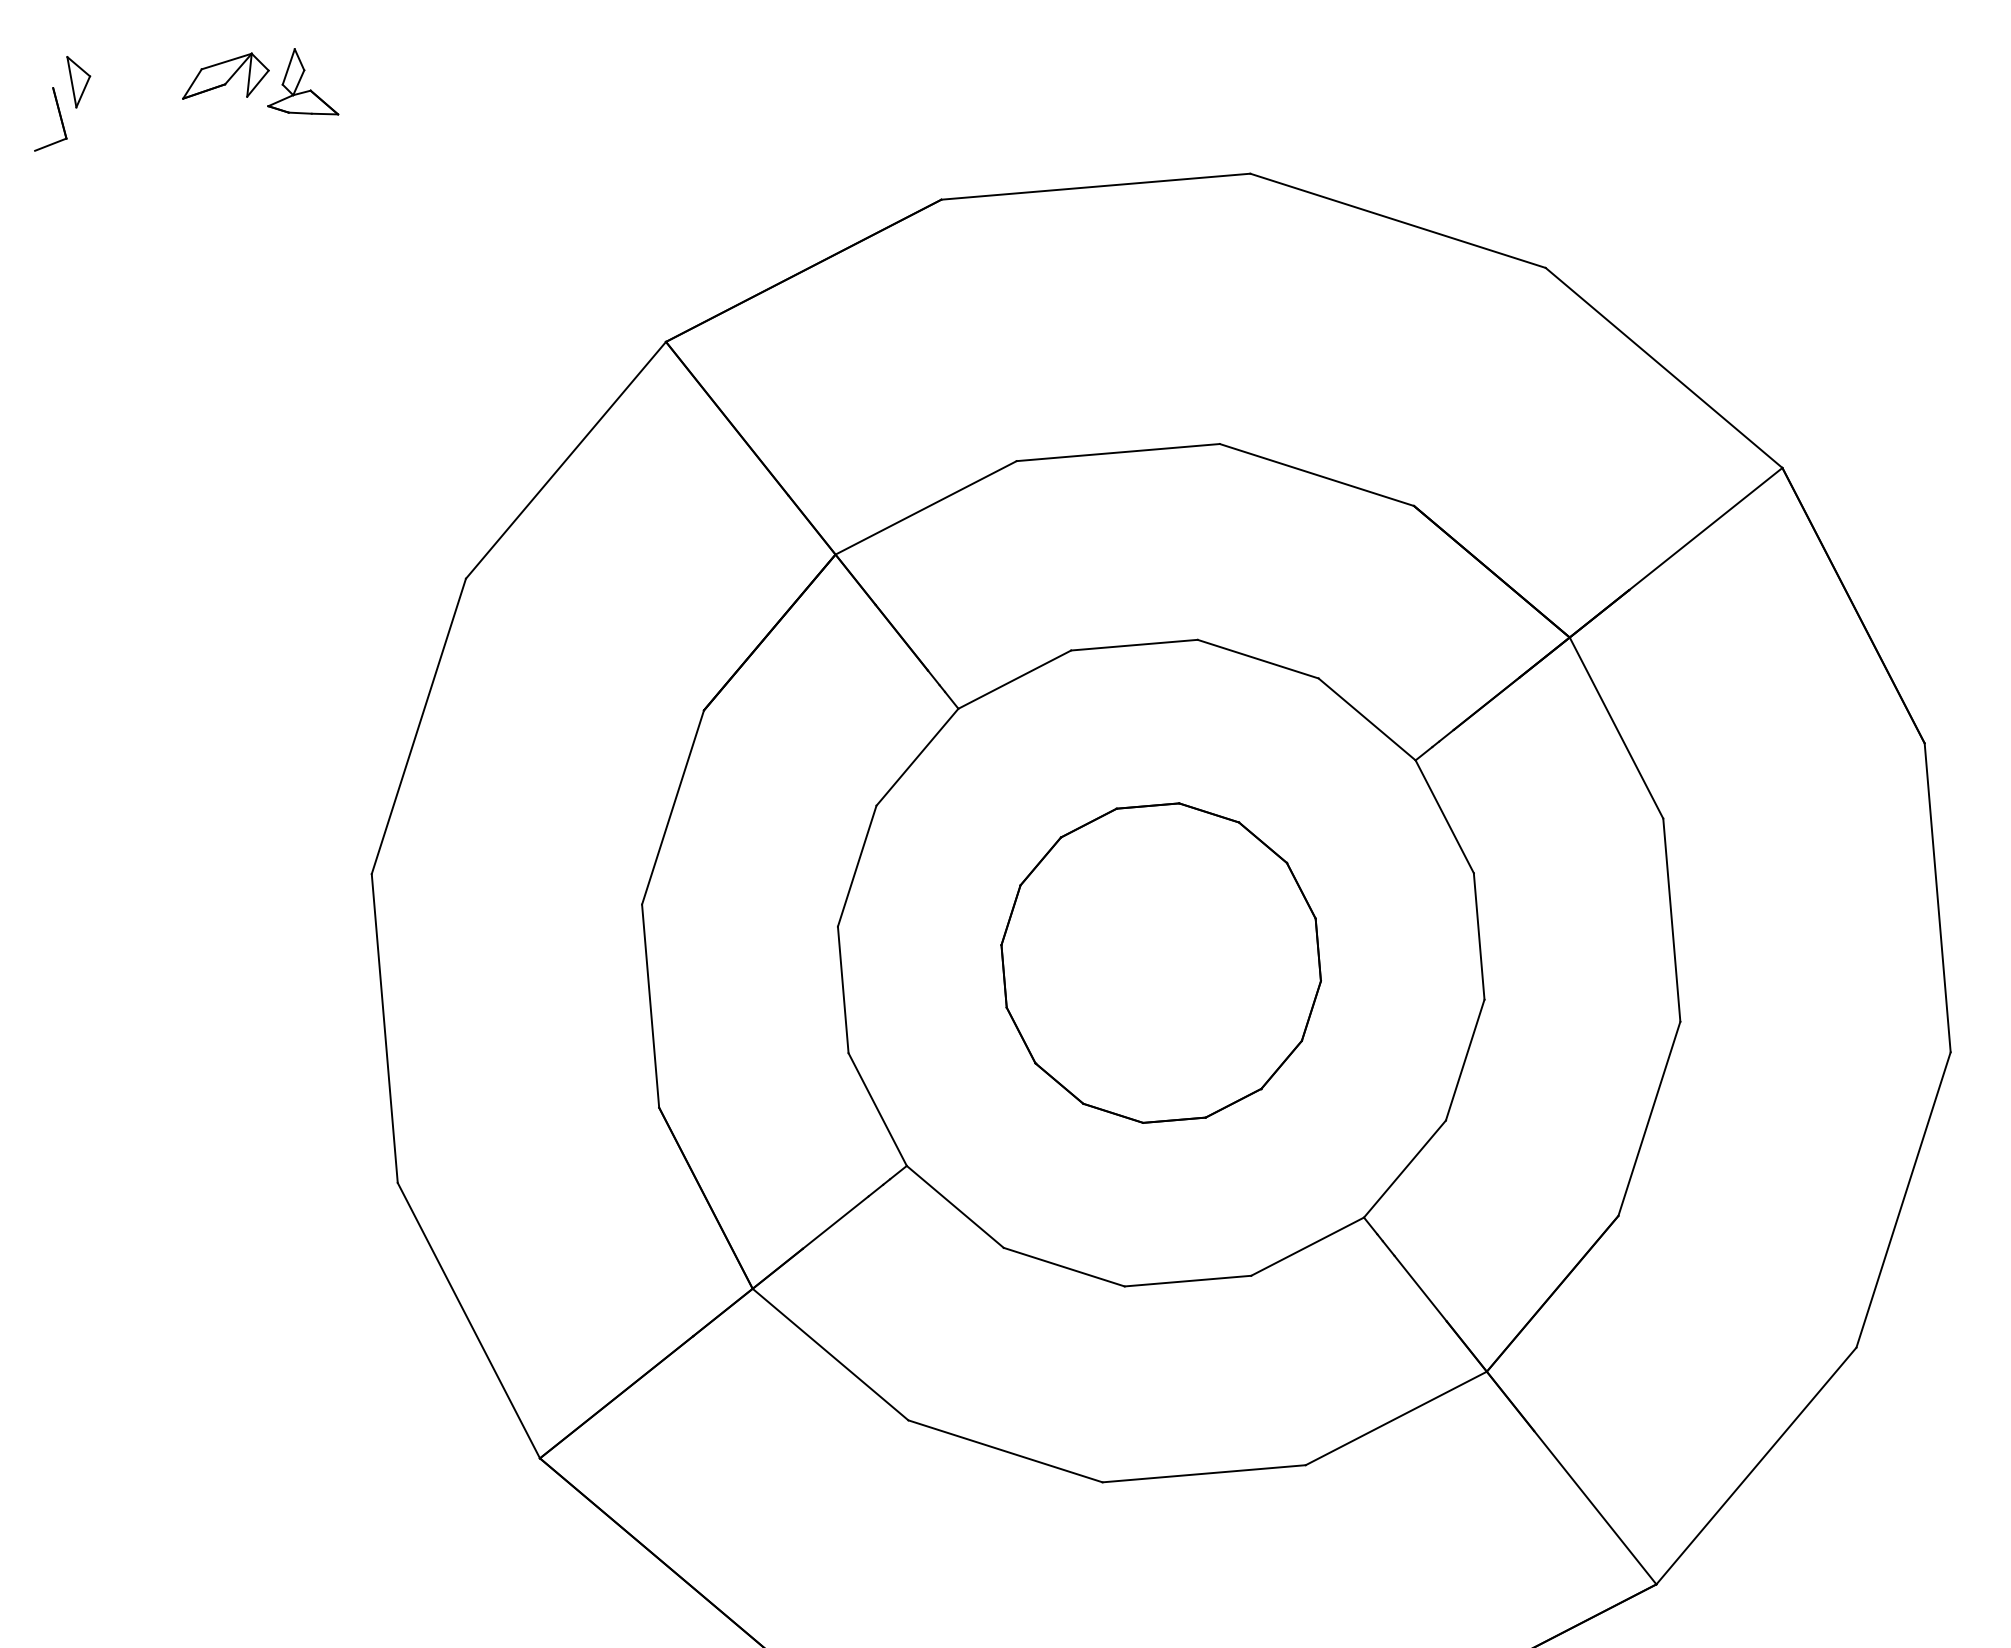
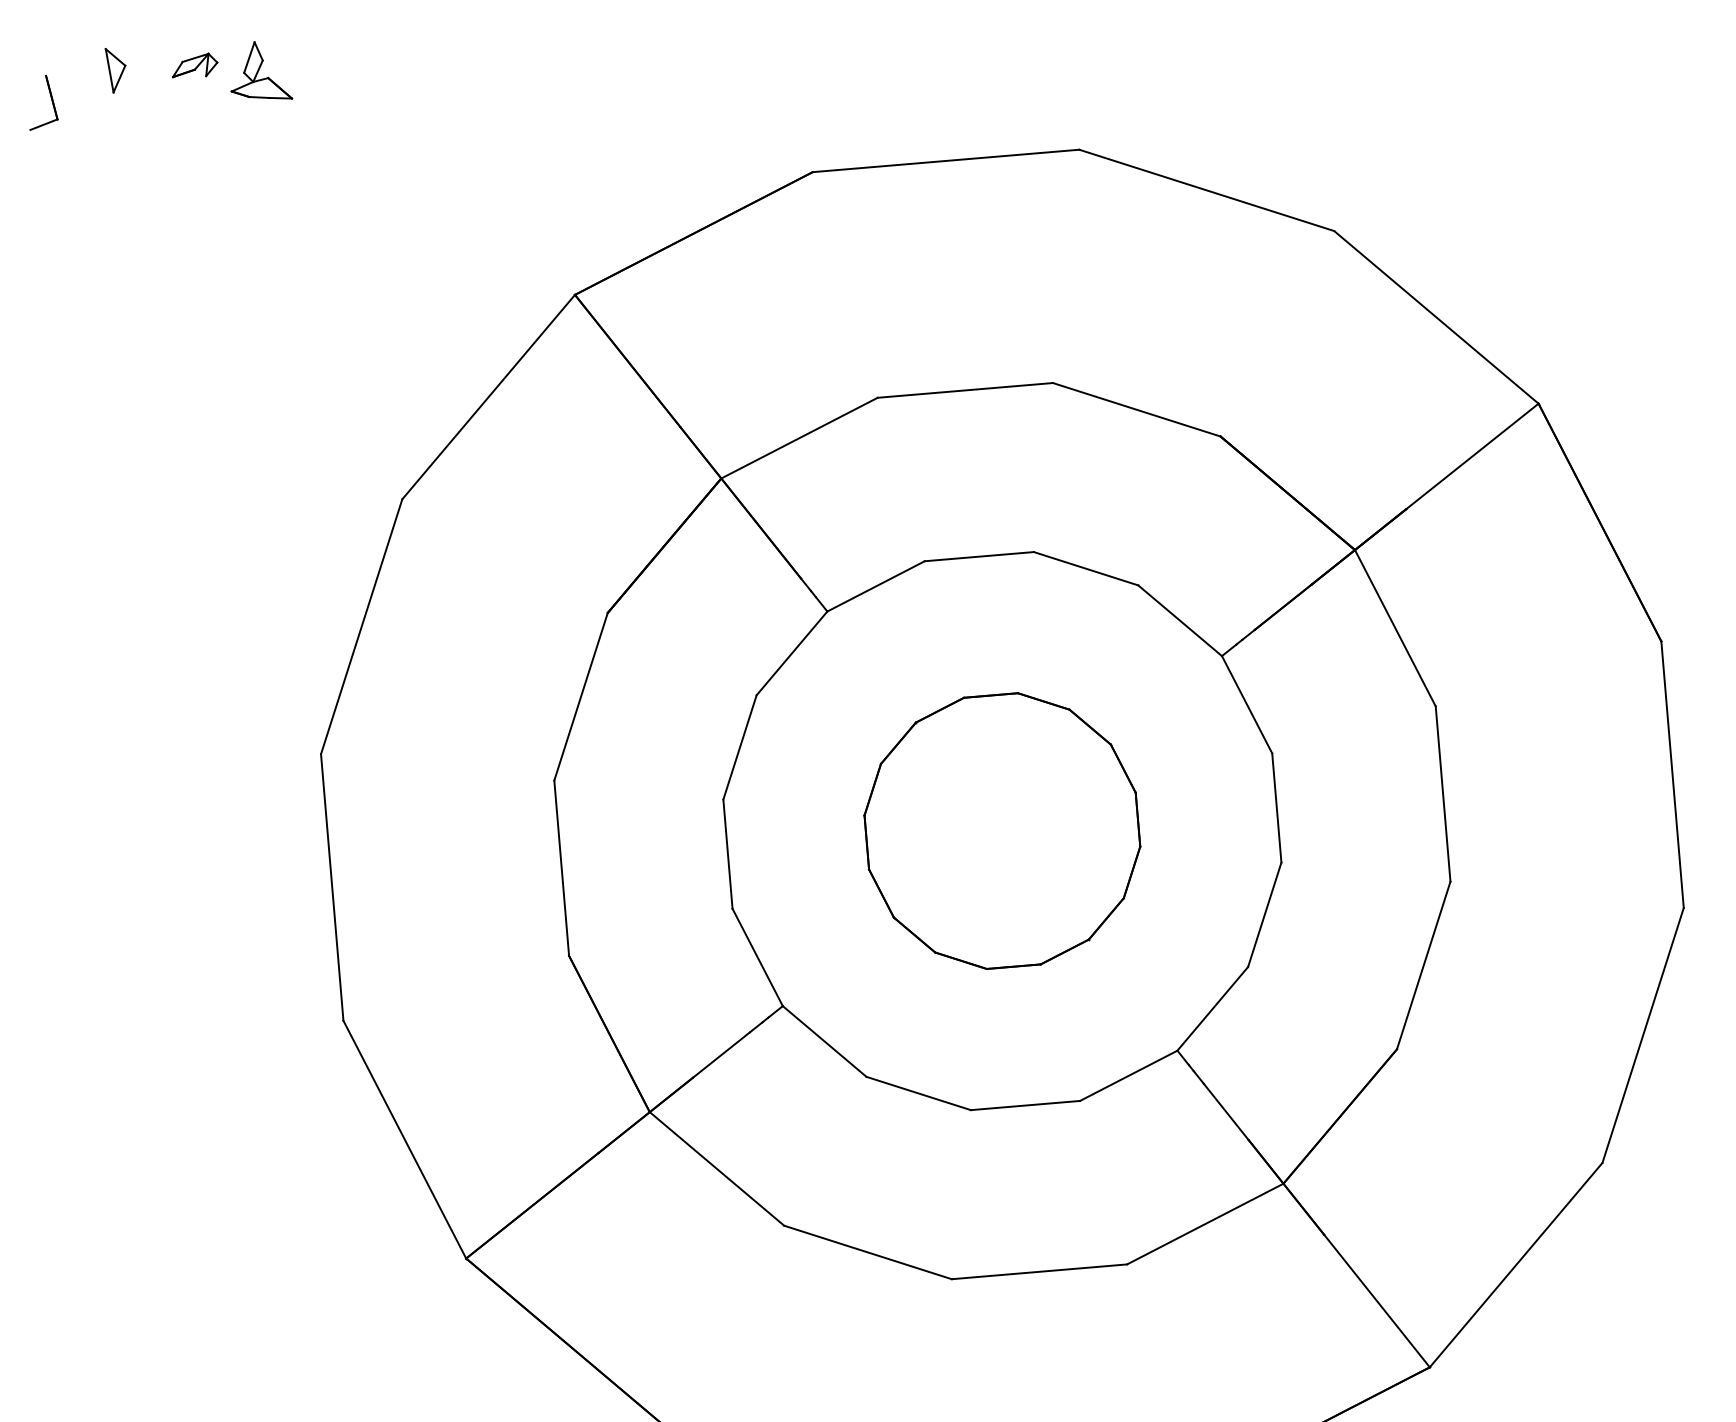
part: (225, 75) -> (194, 64), size x0.6
part: (78, 82) -> (115, 71), moved

